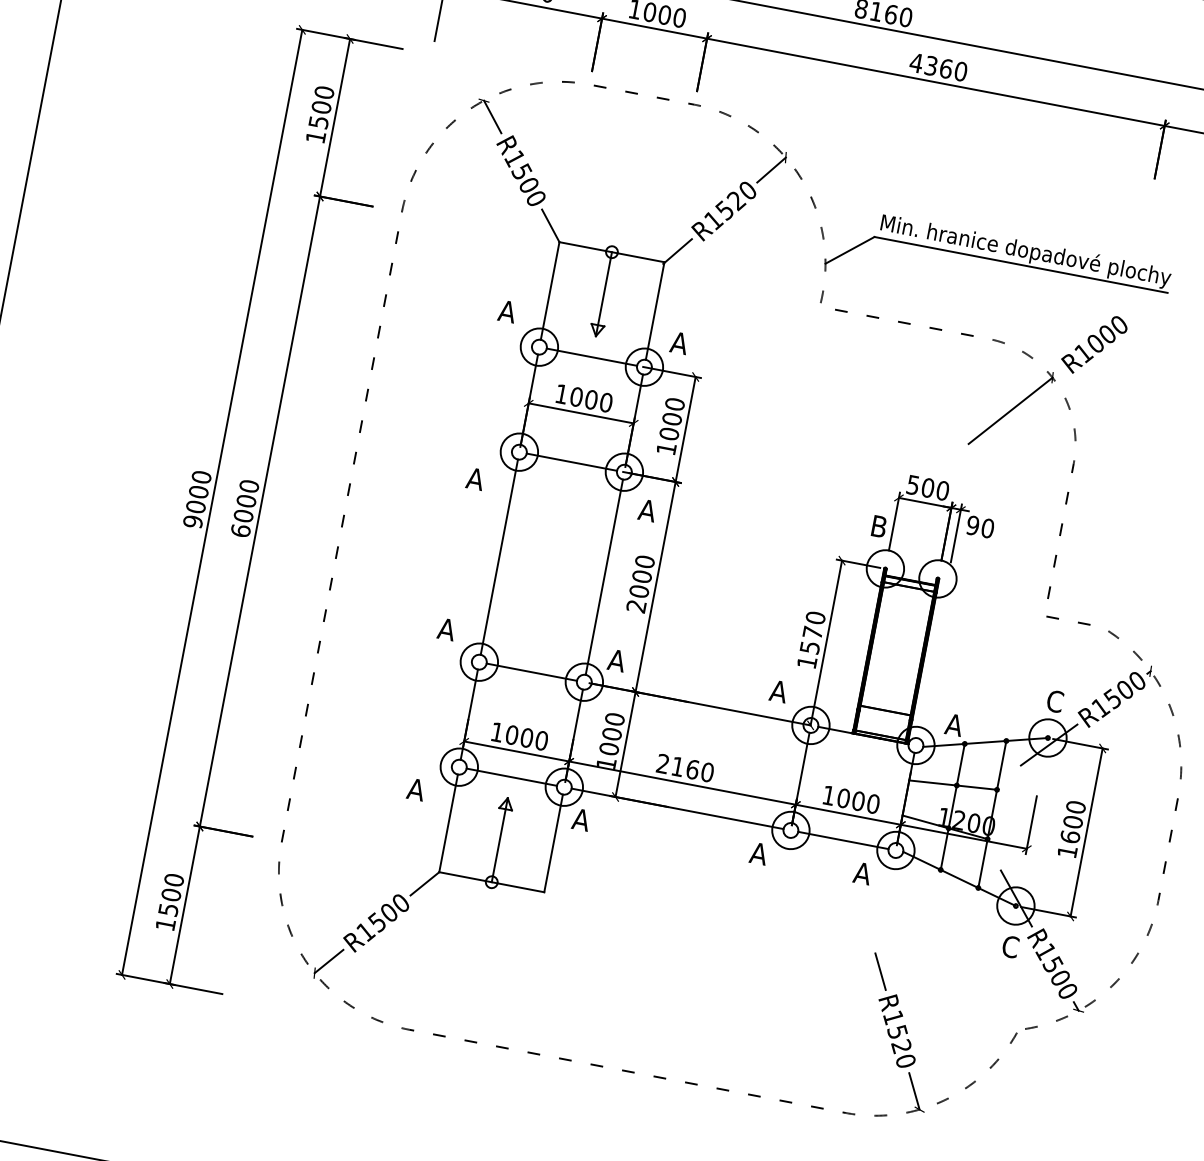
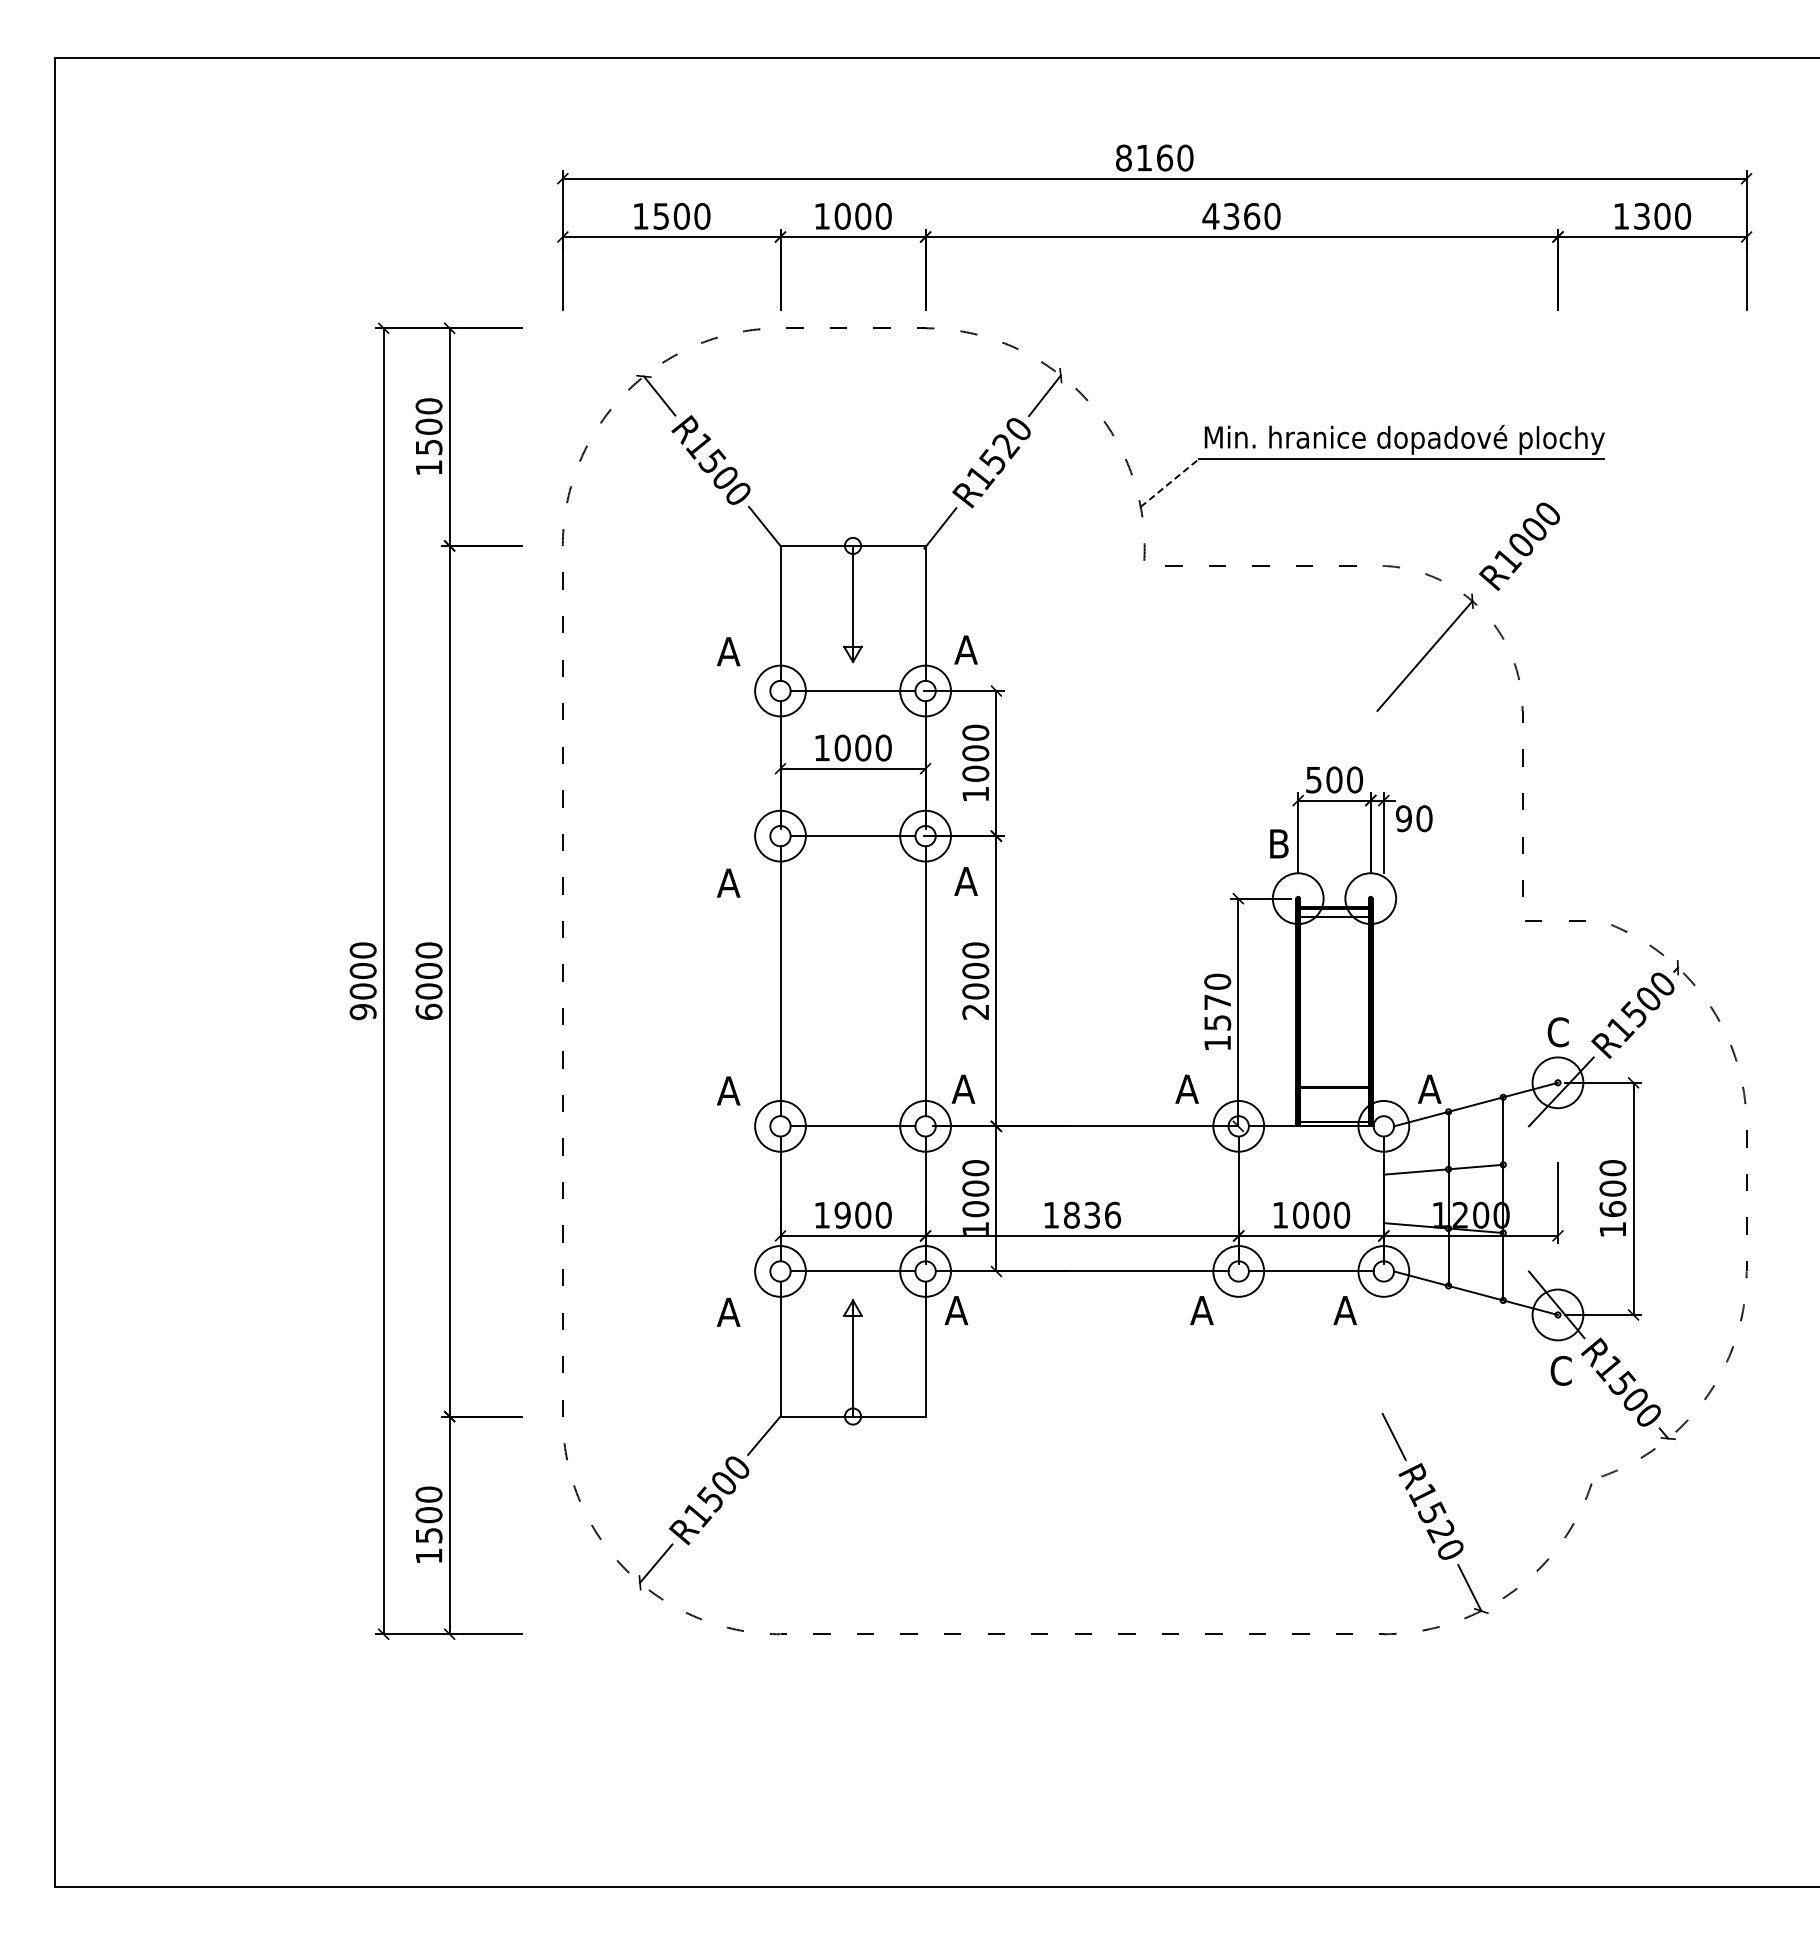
line: (850, 250) -> (1170, 482), solid -> dashed
text: (511, 735) -> (842, 1215), 1000 -> 1900
text: (685, 767) -> (1082, 1214), 2160 -> 1836

